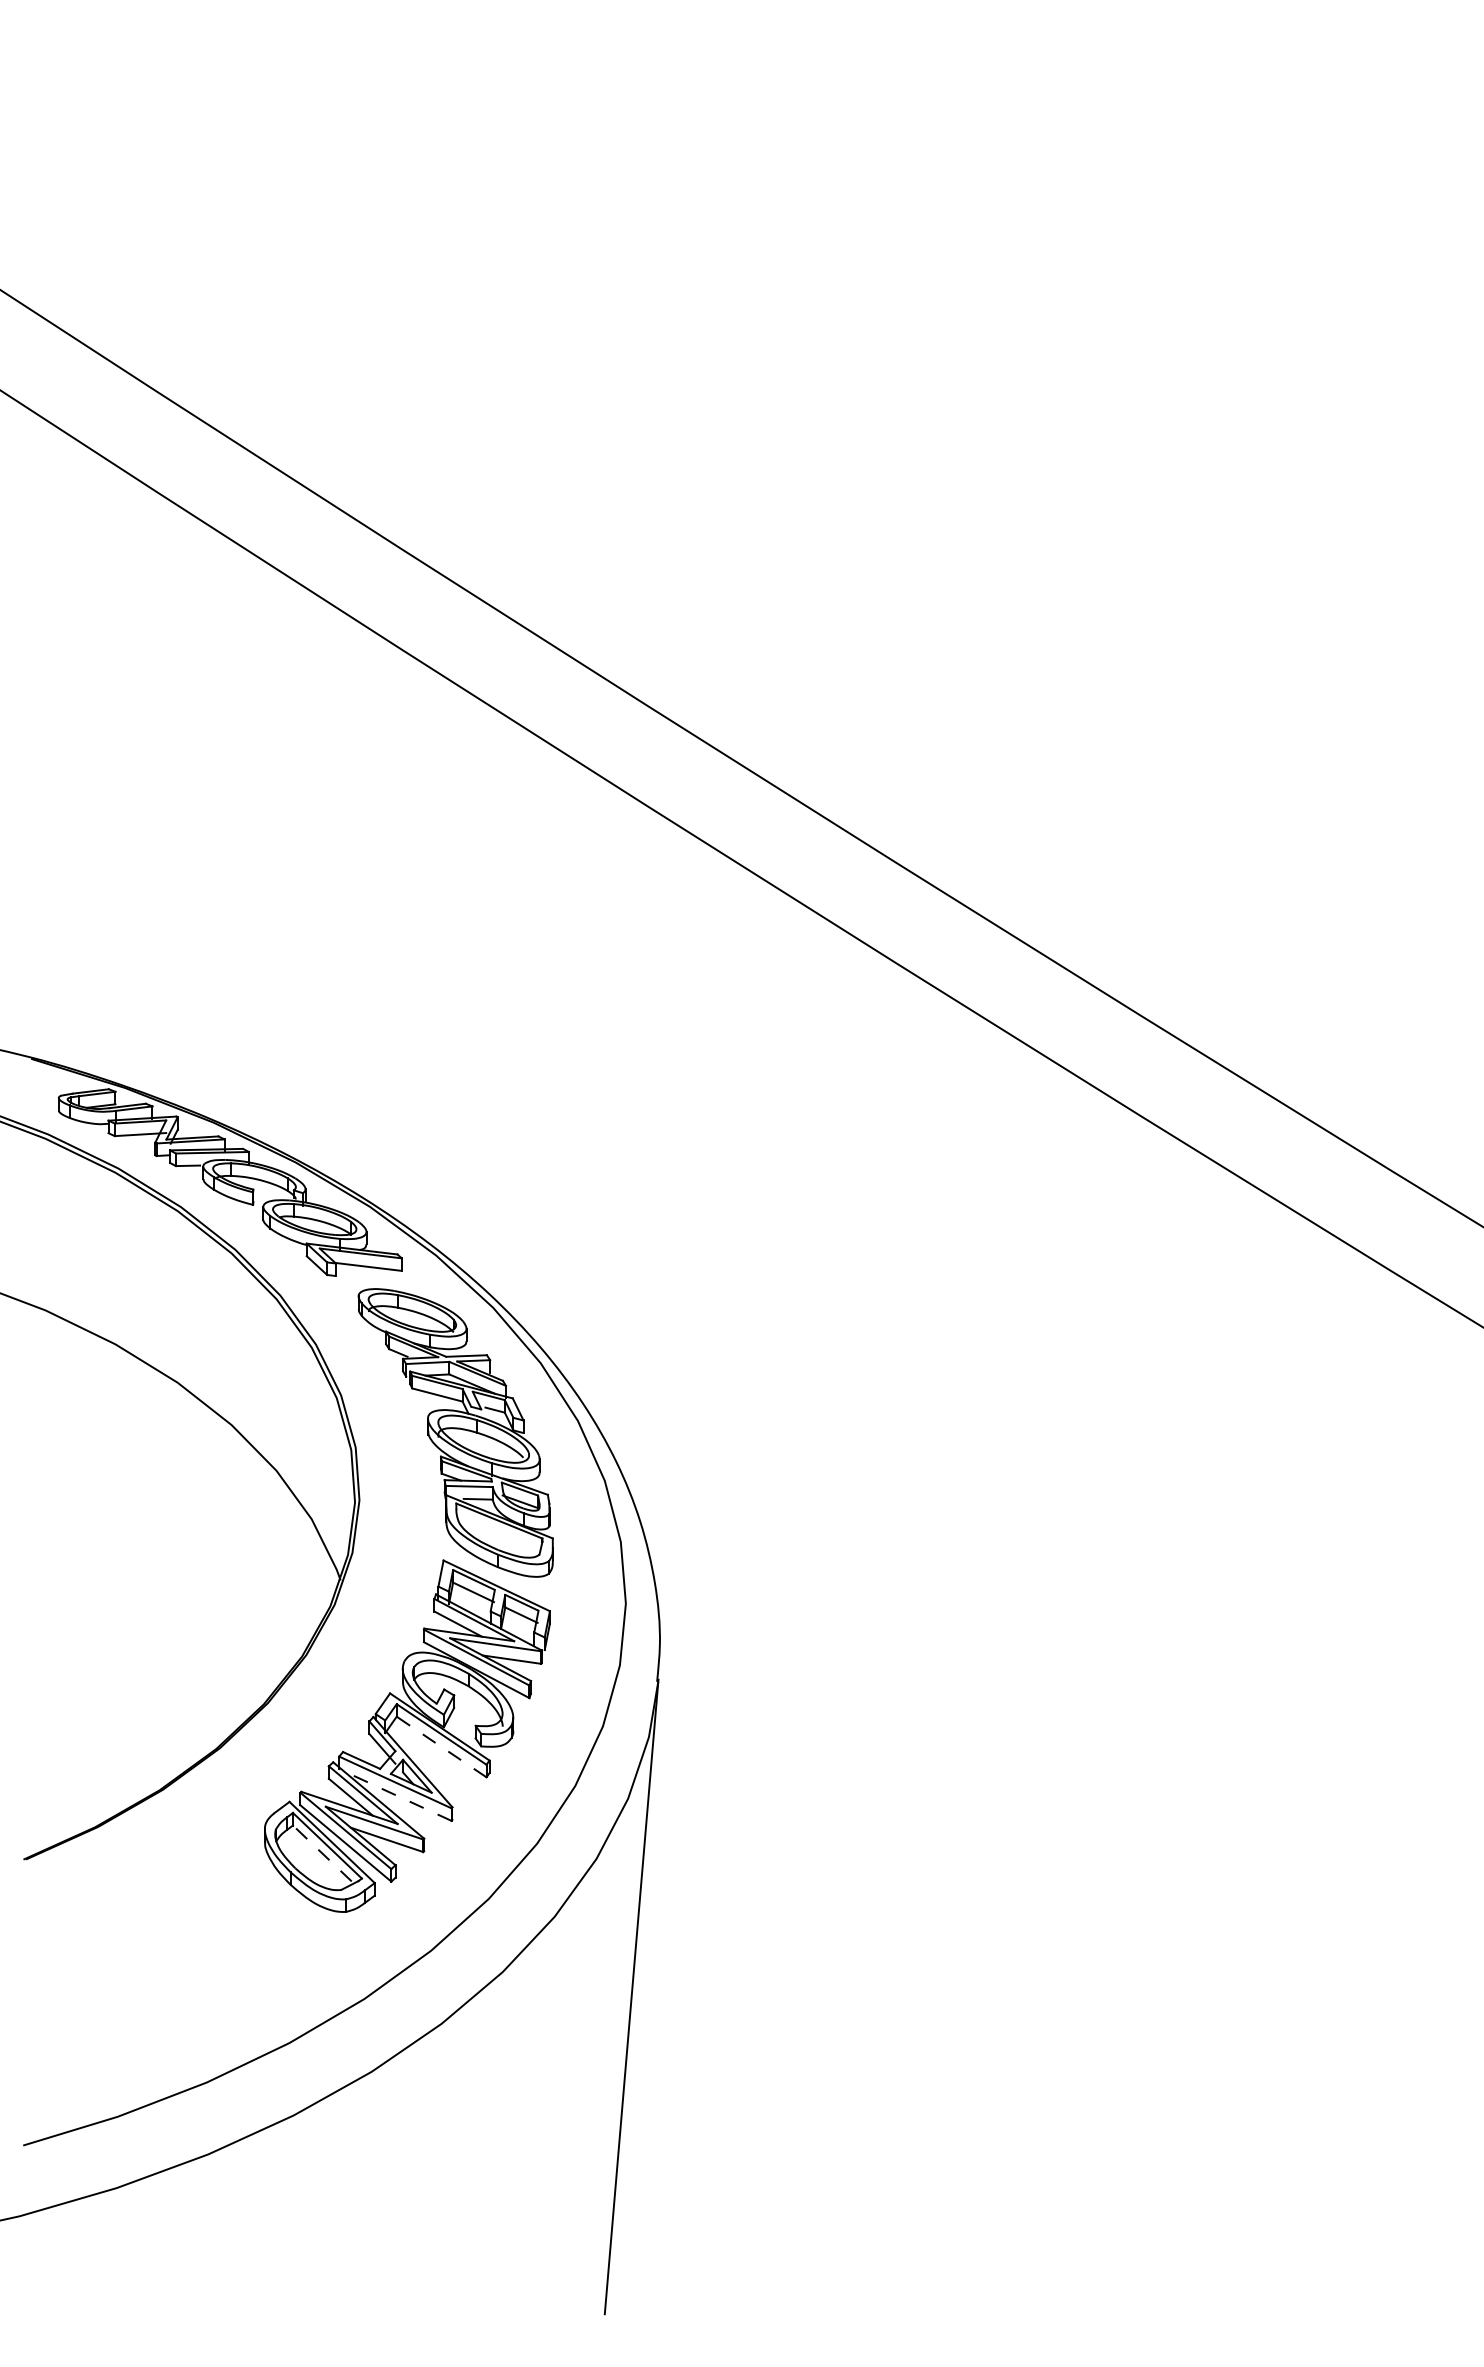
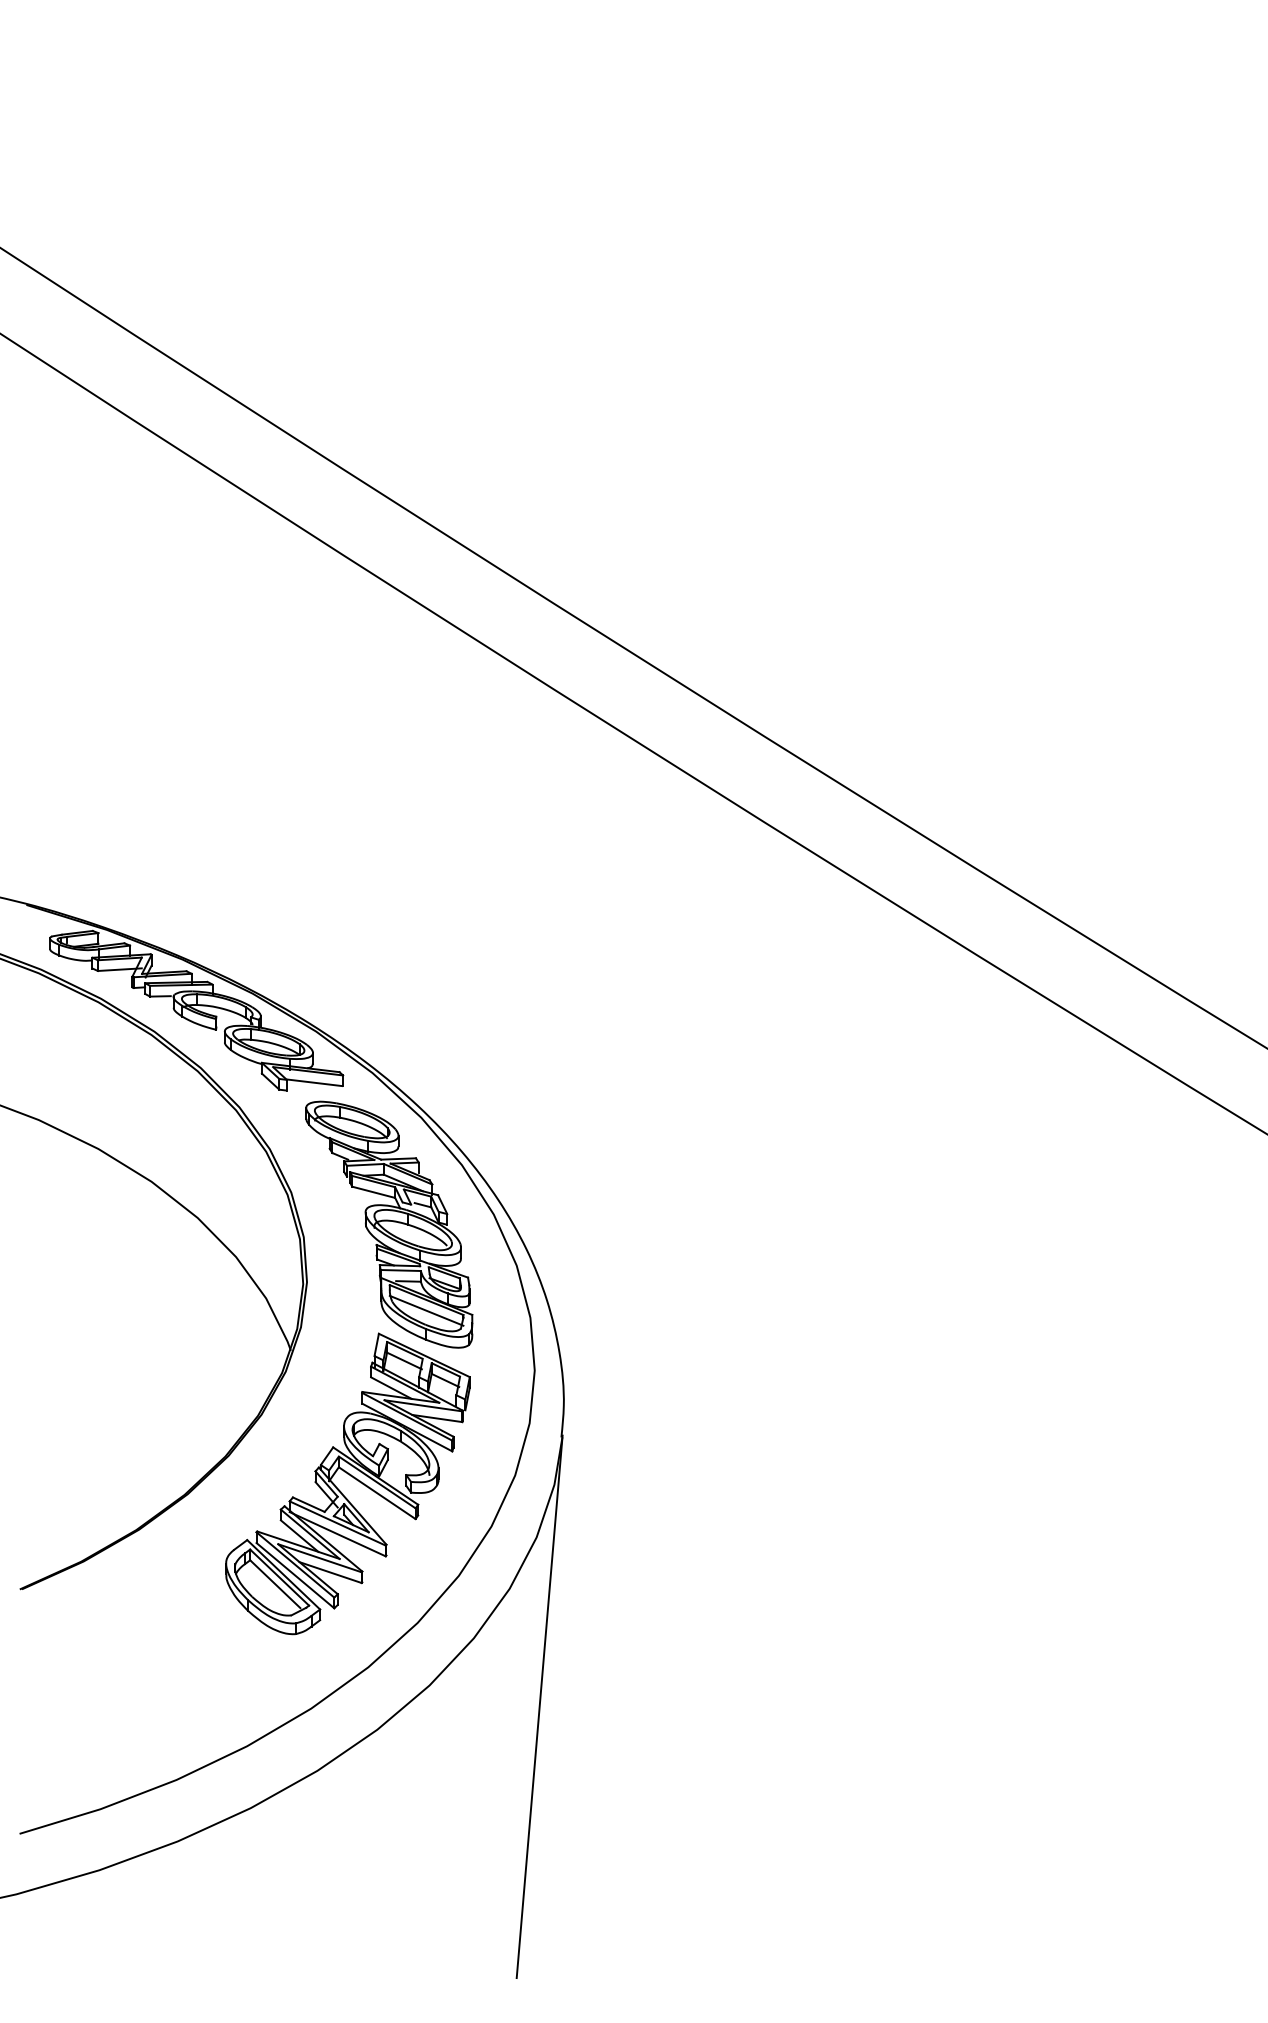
line: (499, 1533) -> (426, 1310), added
line: (441, 1746) -> (377, 1492), dashed -> solid
line: (395, 1795) -> (337, 1534), dashed -> solid
line: (322, 1853) -> (275, 1584), dashed -> solid

